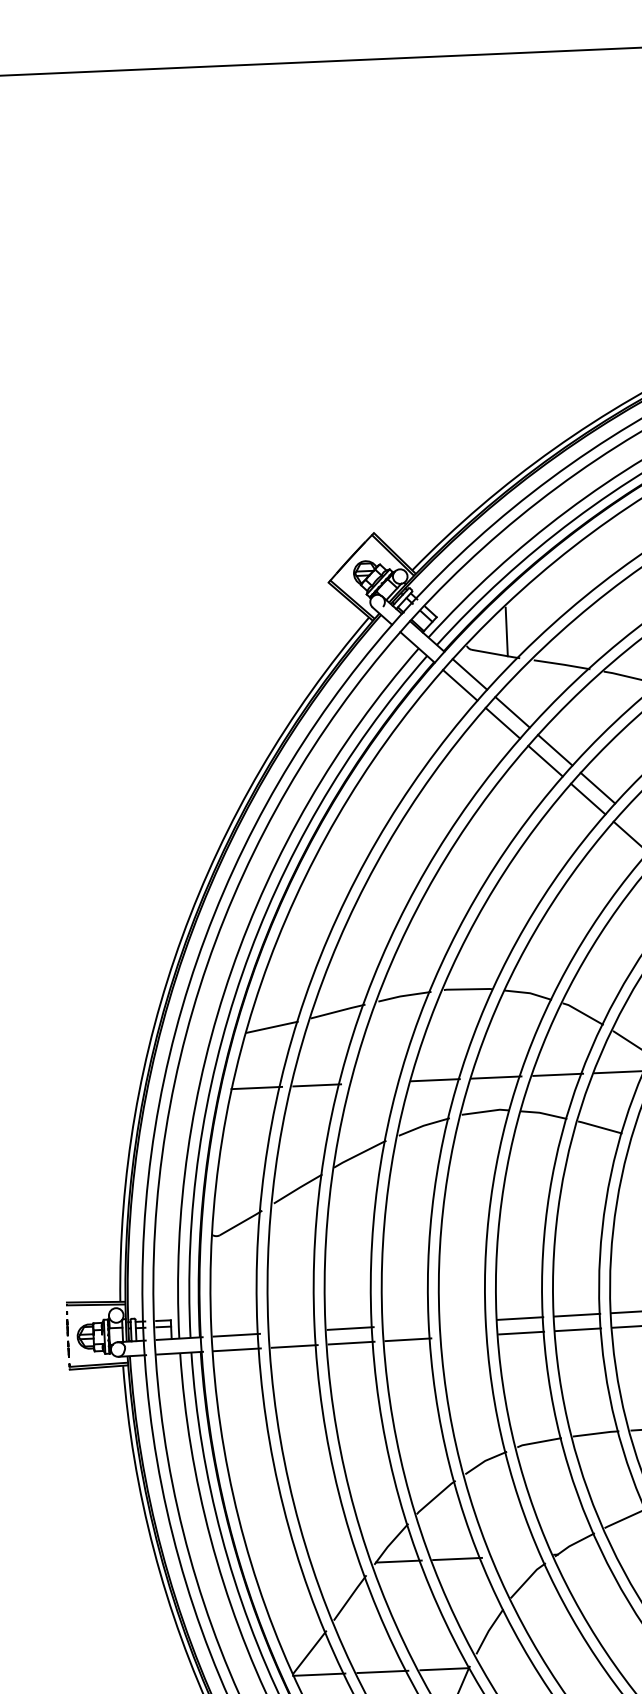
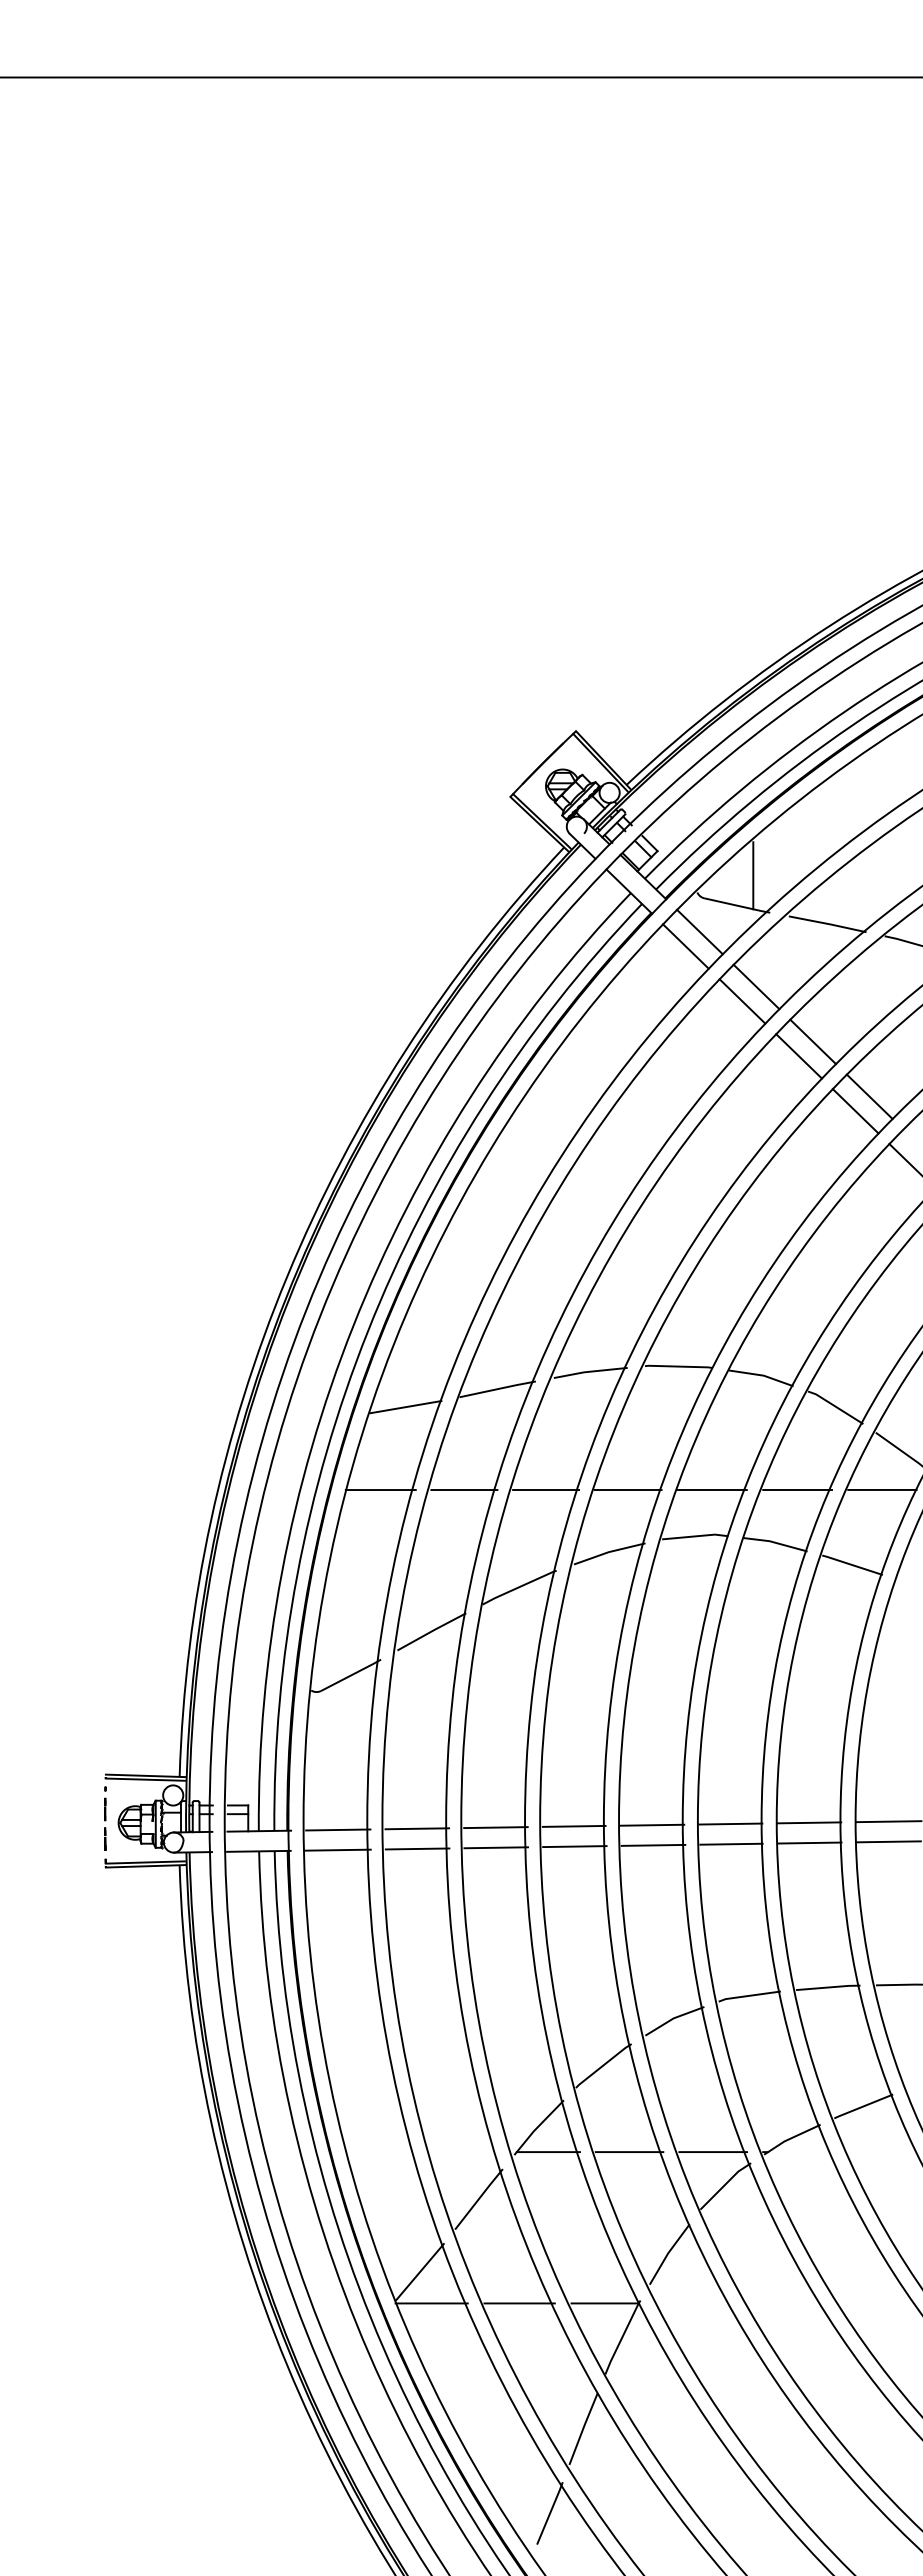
line: (376, 1083) -> (546, 1490), added
line: (463, 1321) -> (652, 1824), added
line: (406, 1324) -> (573, 1825), added
line: (293, 1331) -> (417, 1828), added
line: (465, 1335) -> (653, 1844), added
line: (518, 1556) -> (713, 2152), added

